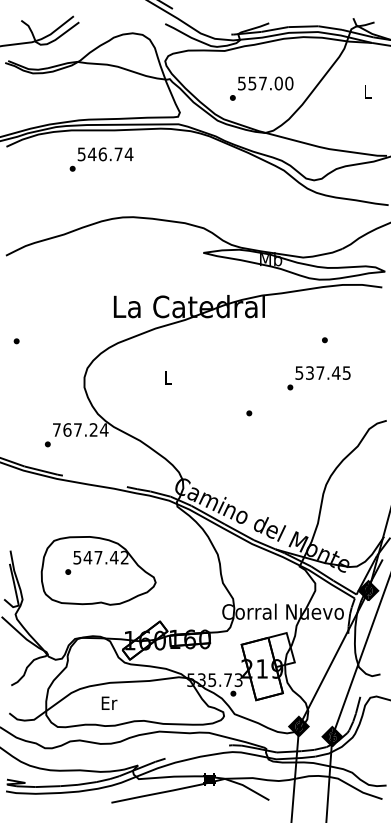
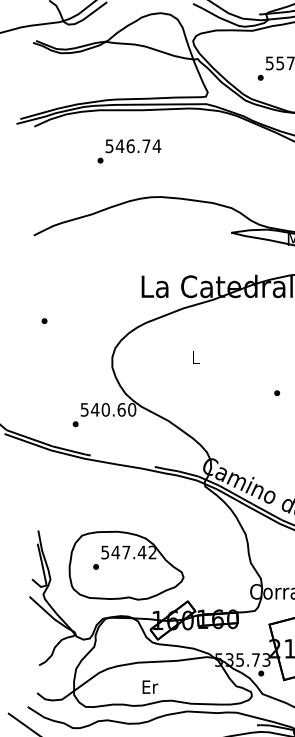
text: (101, 159) -> (129, 151), moved
text: (80, 429) -> (108, 409), 767.24 -> 540.60
part: (98, 570) -> (126, 565), moved
text: (109, 702) -> (150, 686), moved

